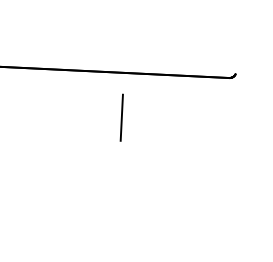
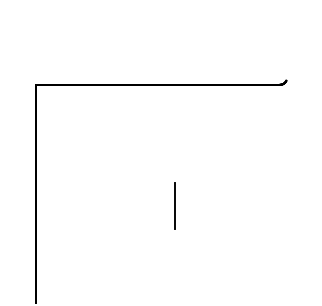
line: (121, 117) -> (174, 205), moved

